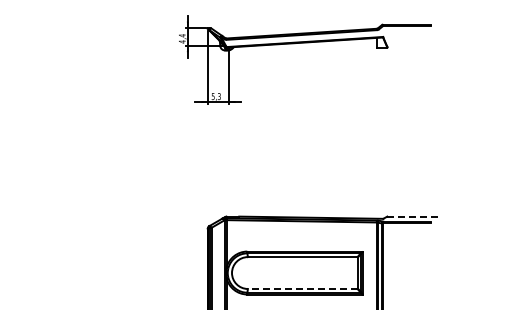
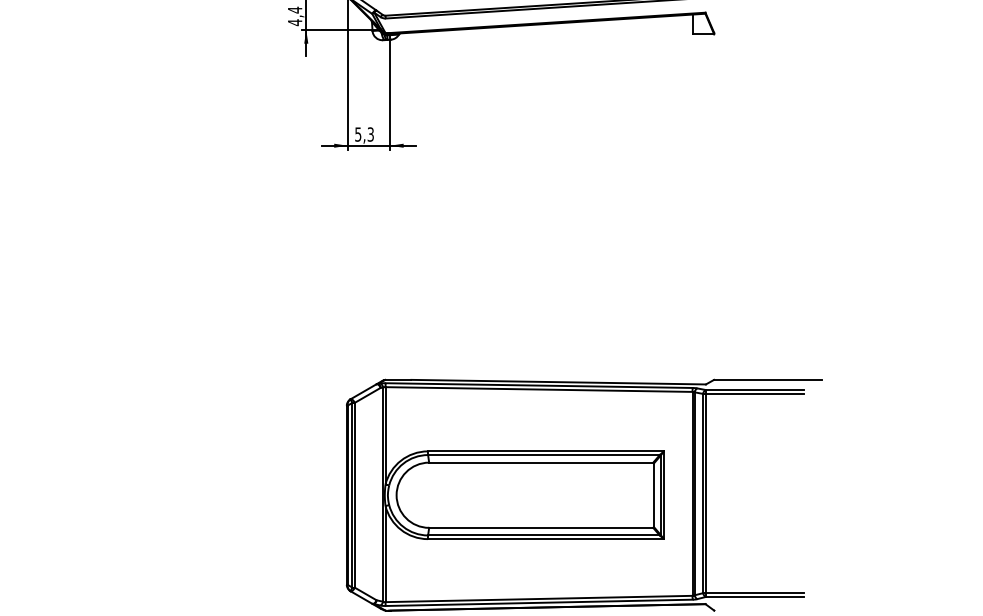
line: (414, 216) -> (769, 379), dashed -> solid
line: (302, 288) -> (540, 526), dashed -> solid

